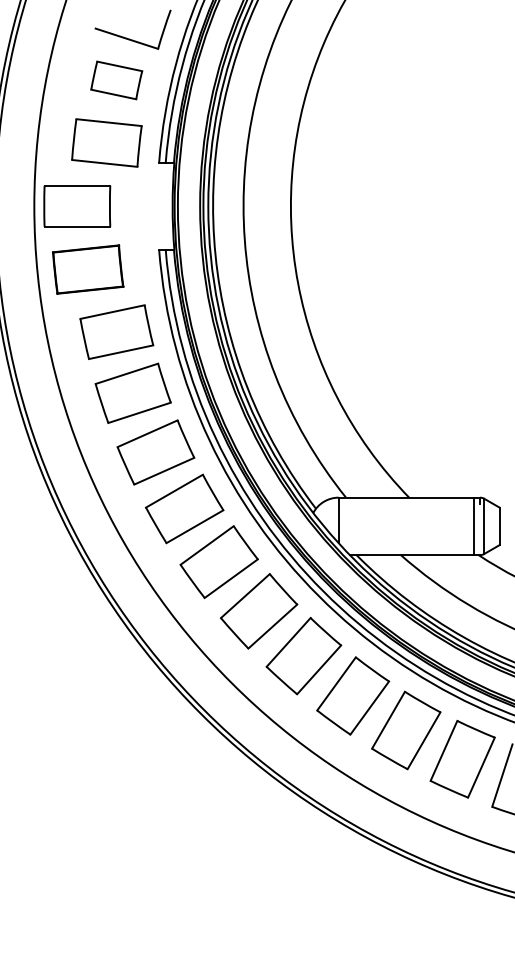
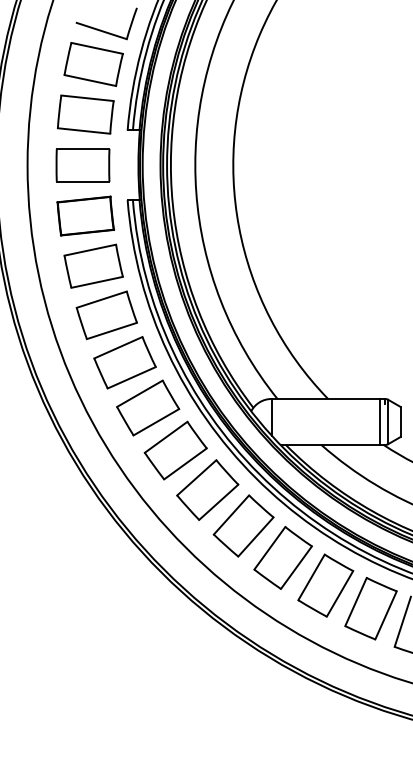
part: (116, 80) -> (93, 64), size x1.43
part: (76, 206) -> (82, 165), moved
part: (87, 268) -> (85, 215), moved

